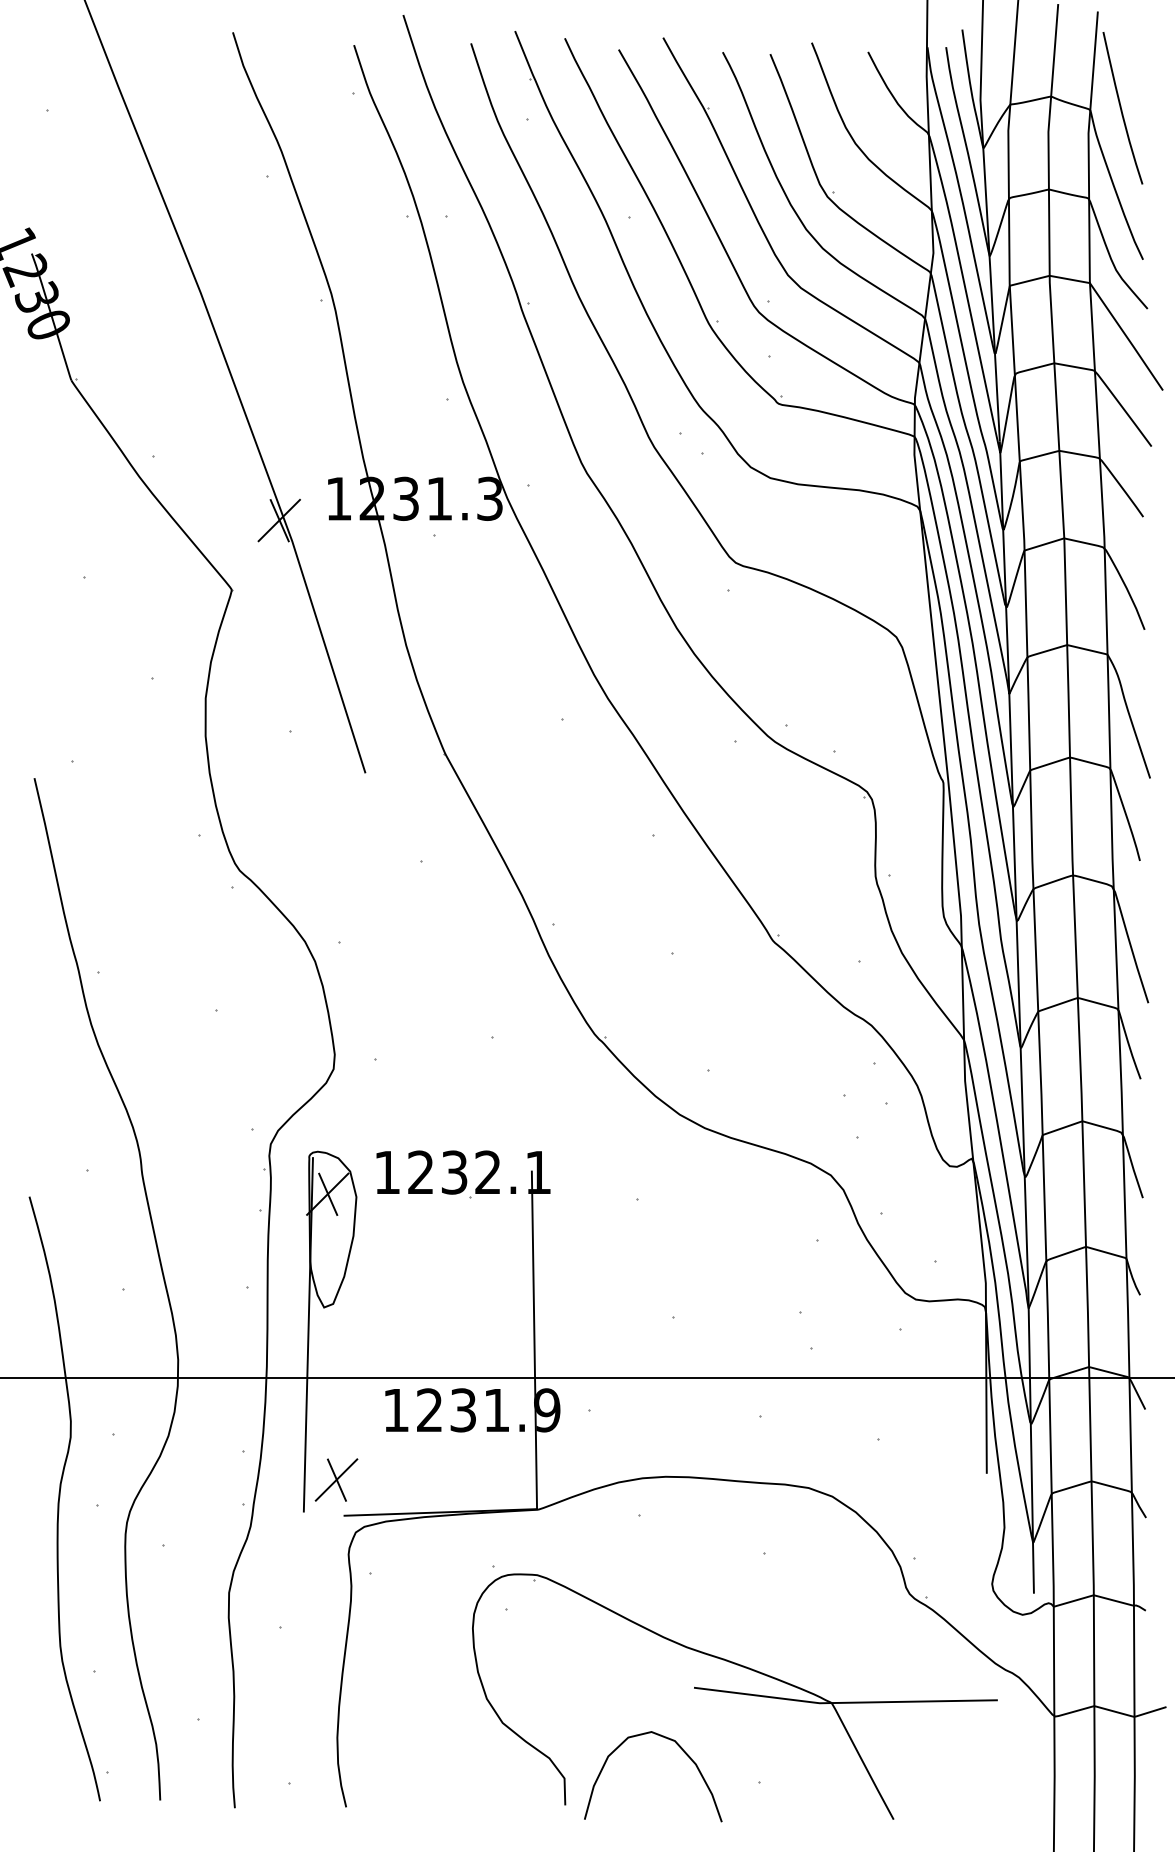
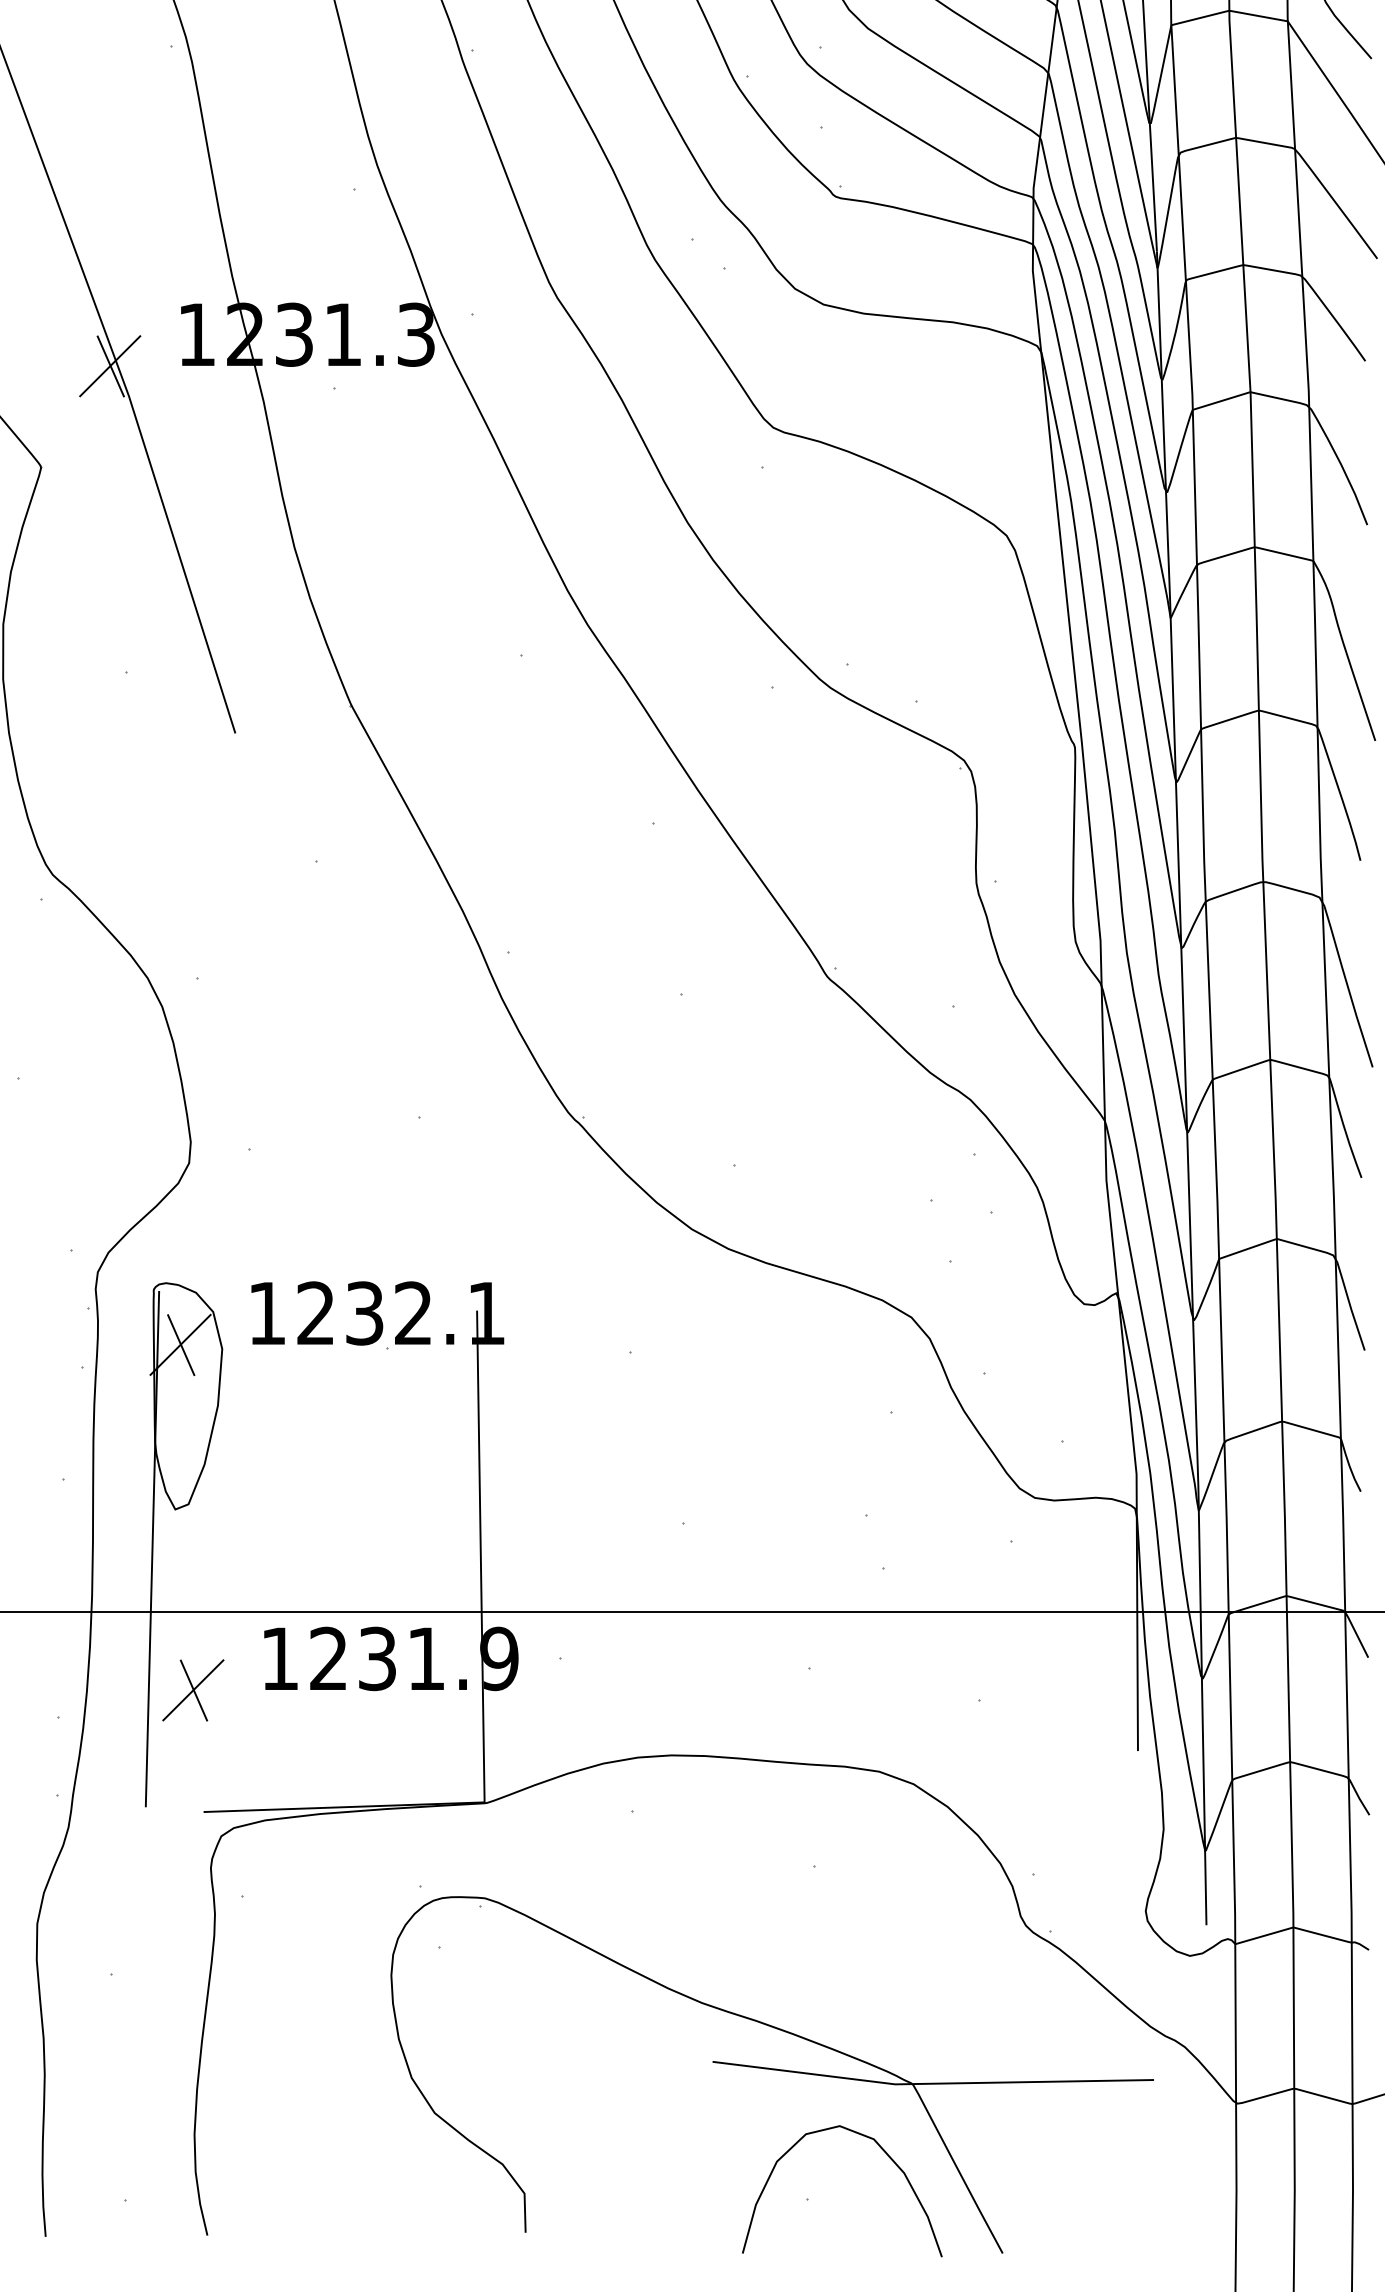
part: (336, 1479) -> (193, 1689), moved
curve: (683, 1752) -> (886, 2155), moved

